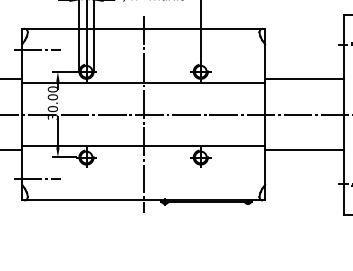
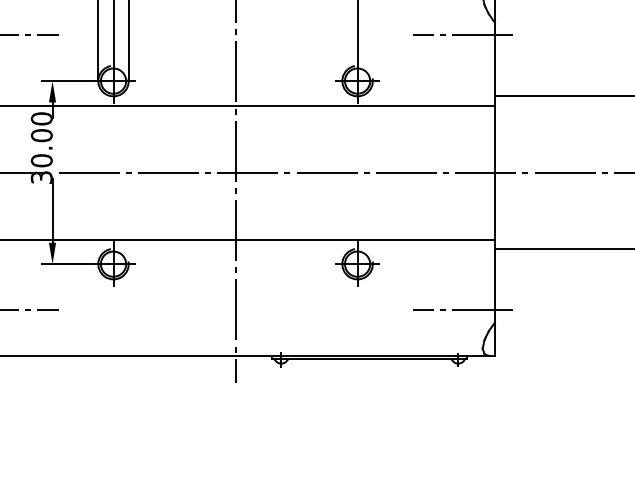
line: (249, 50) -> (461, 35), added
line: (249, 178) -> (461, 308), added

